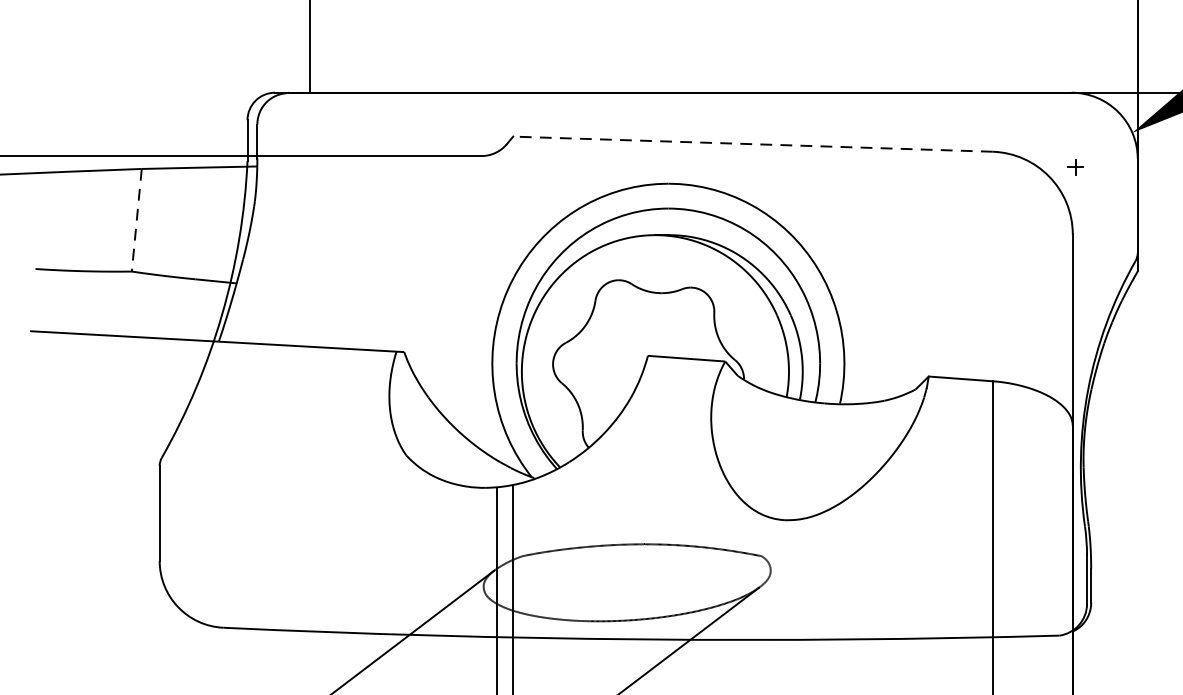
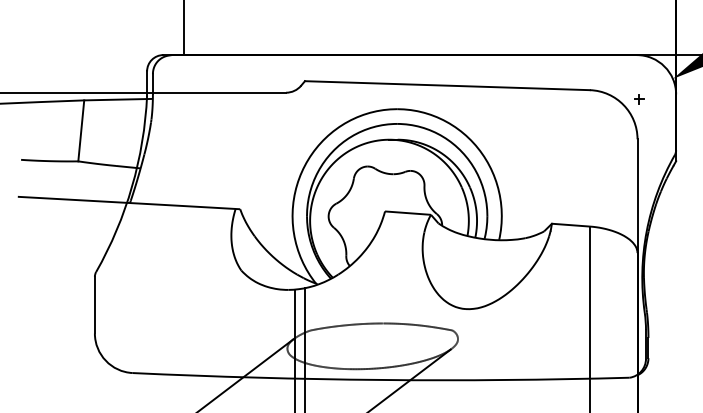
line: (753, 143) -> (447, 85), dashed -> solid
line: (137, 219) -> (81, 130), dashed -> solid

